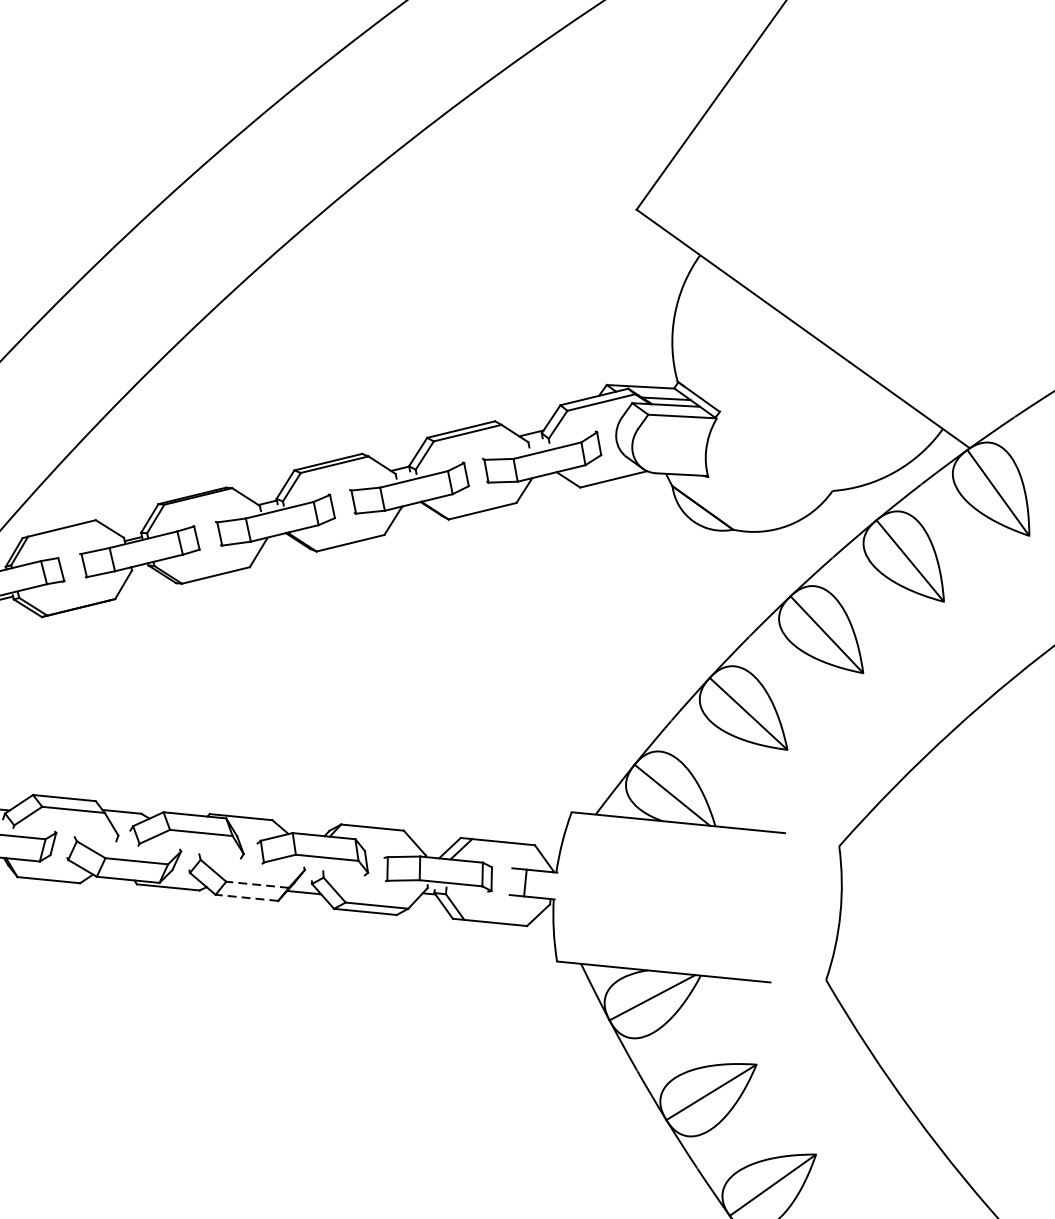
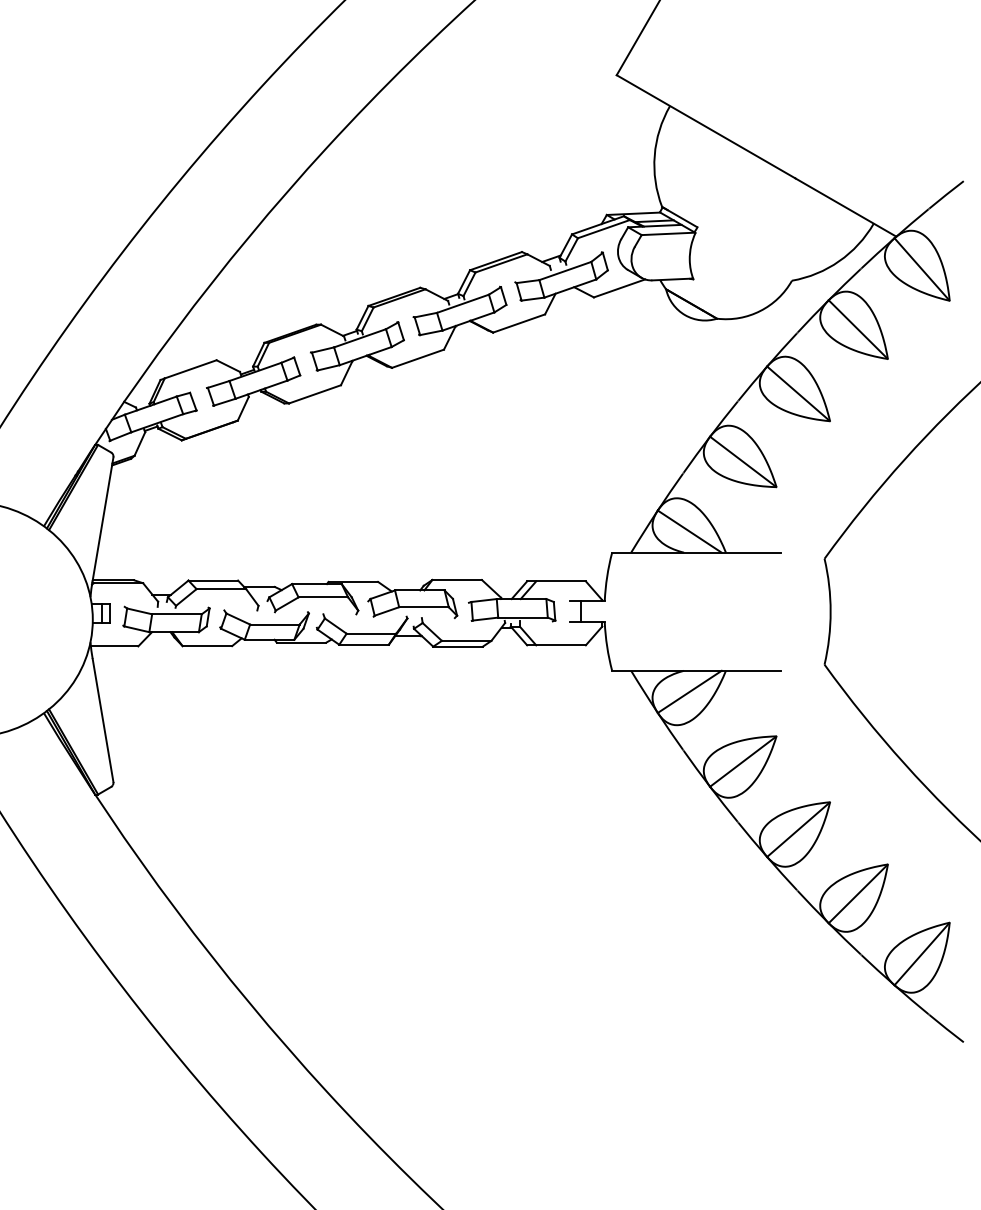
line: (257, 884) -> (371, 633), dashed -> solid
line: (247, 897) -> (364, 644), dashed -> solid

